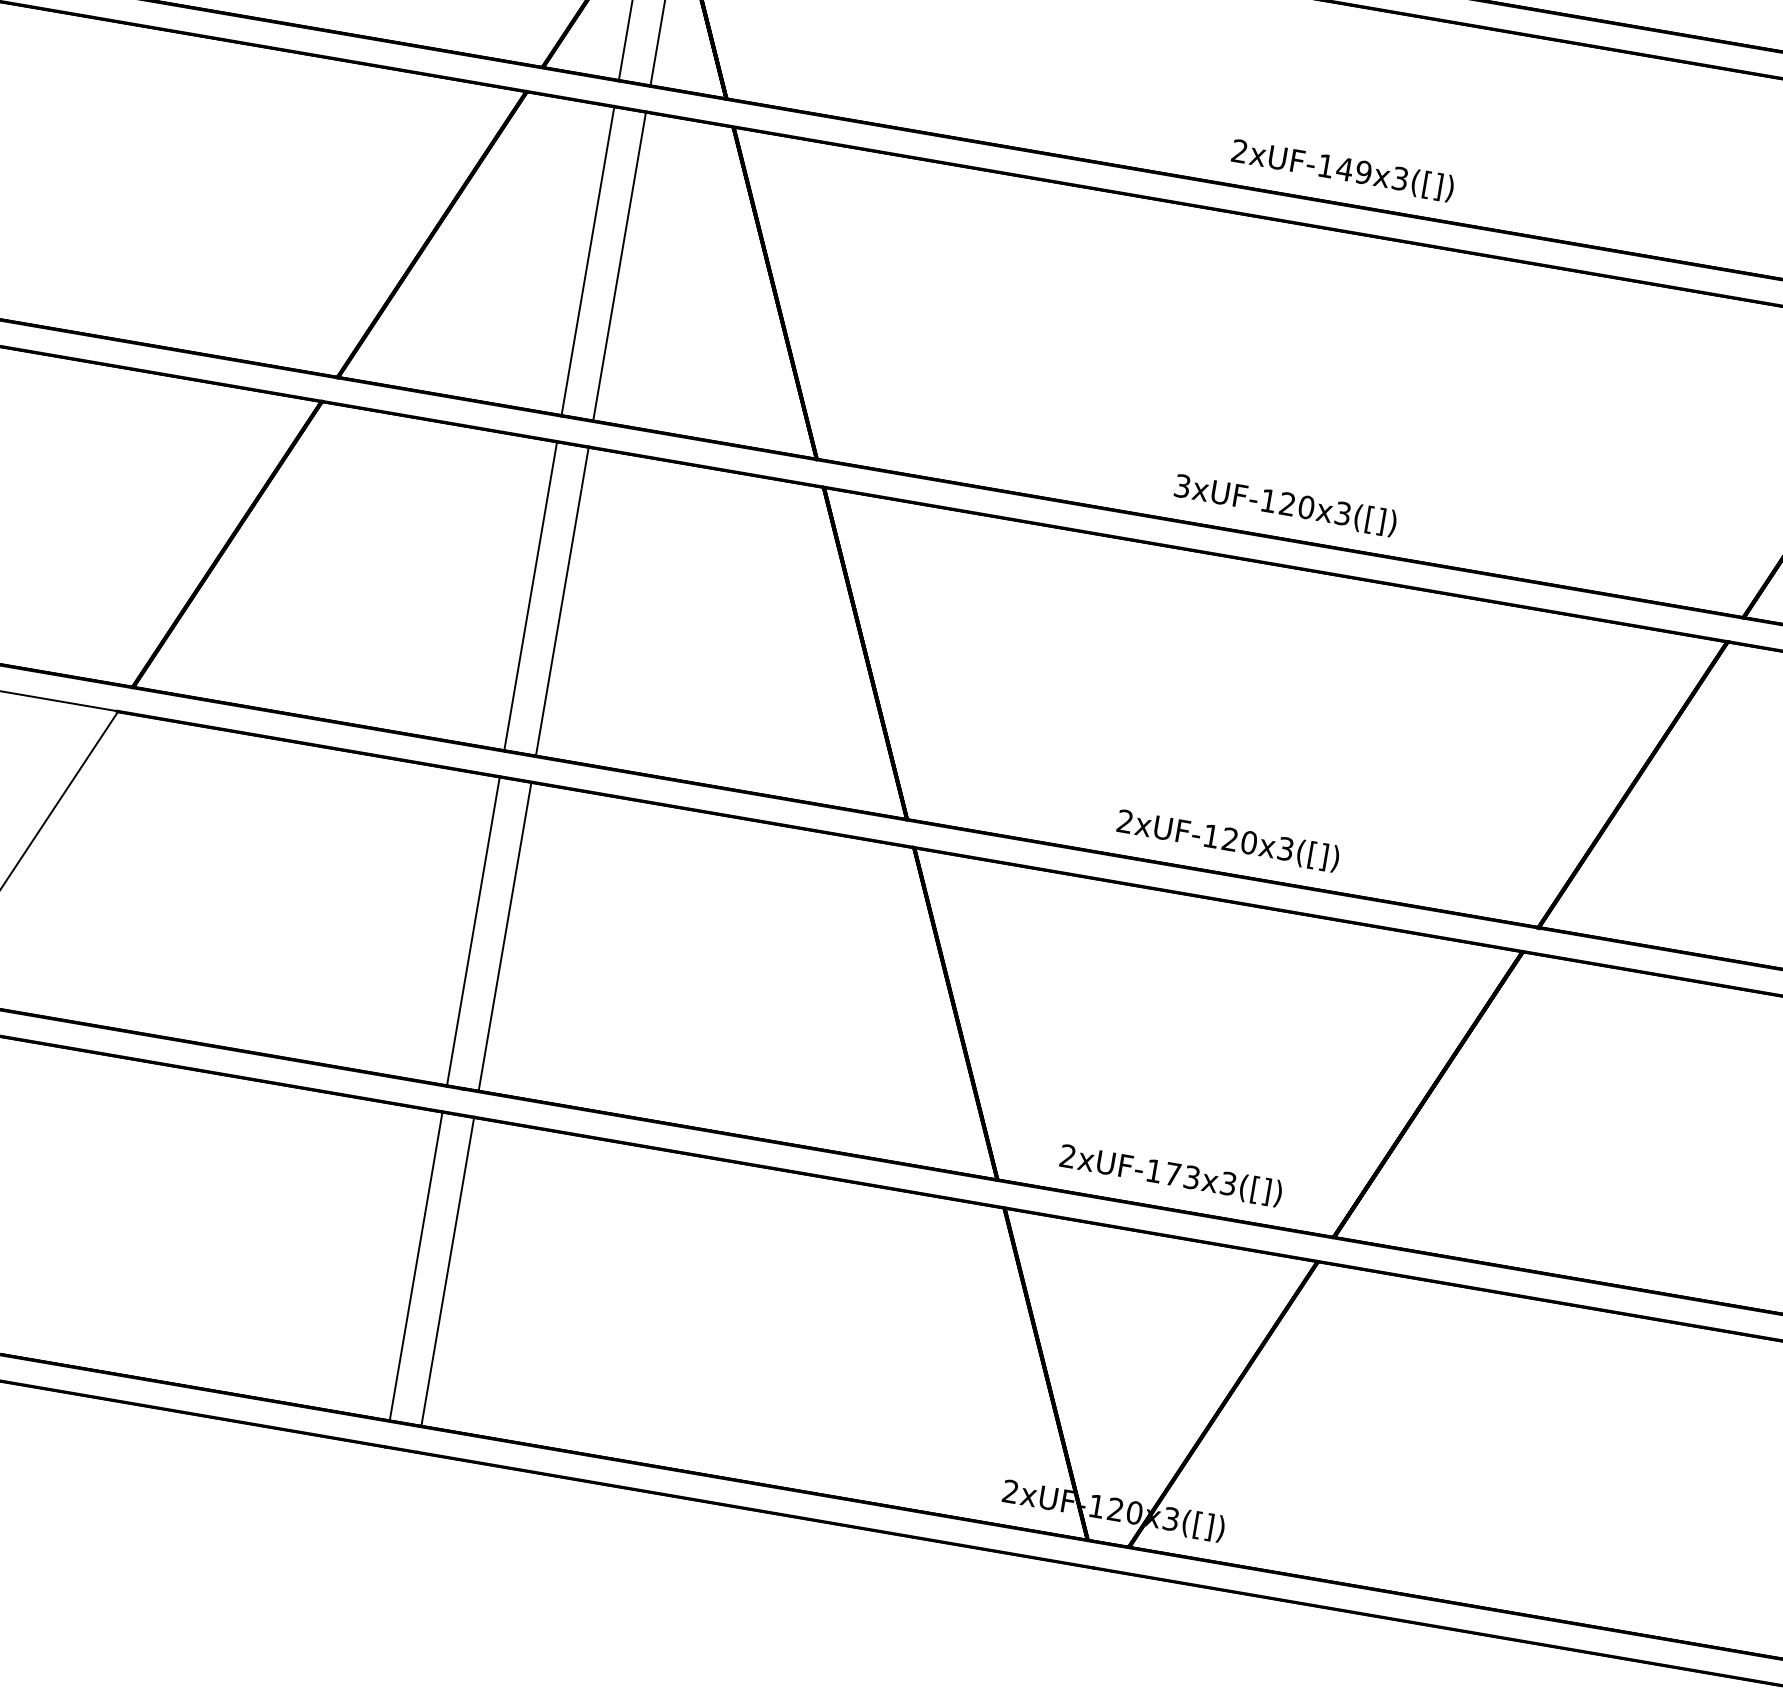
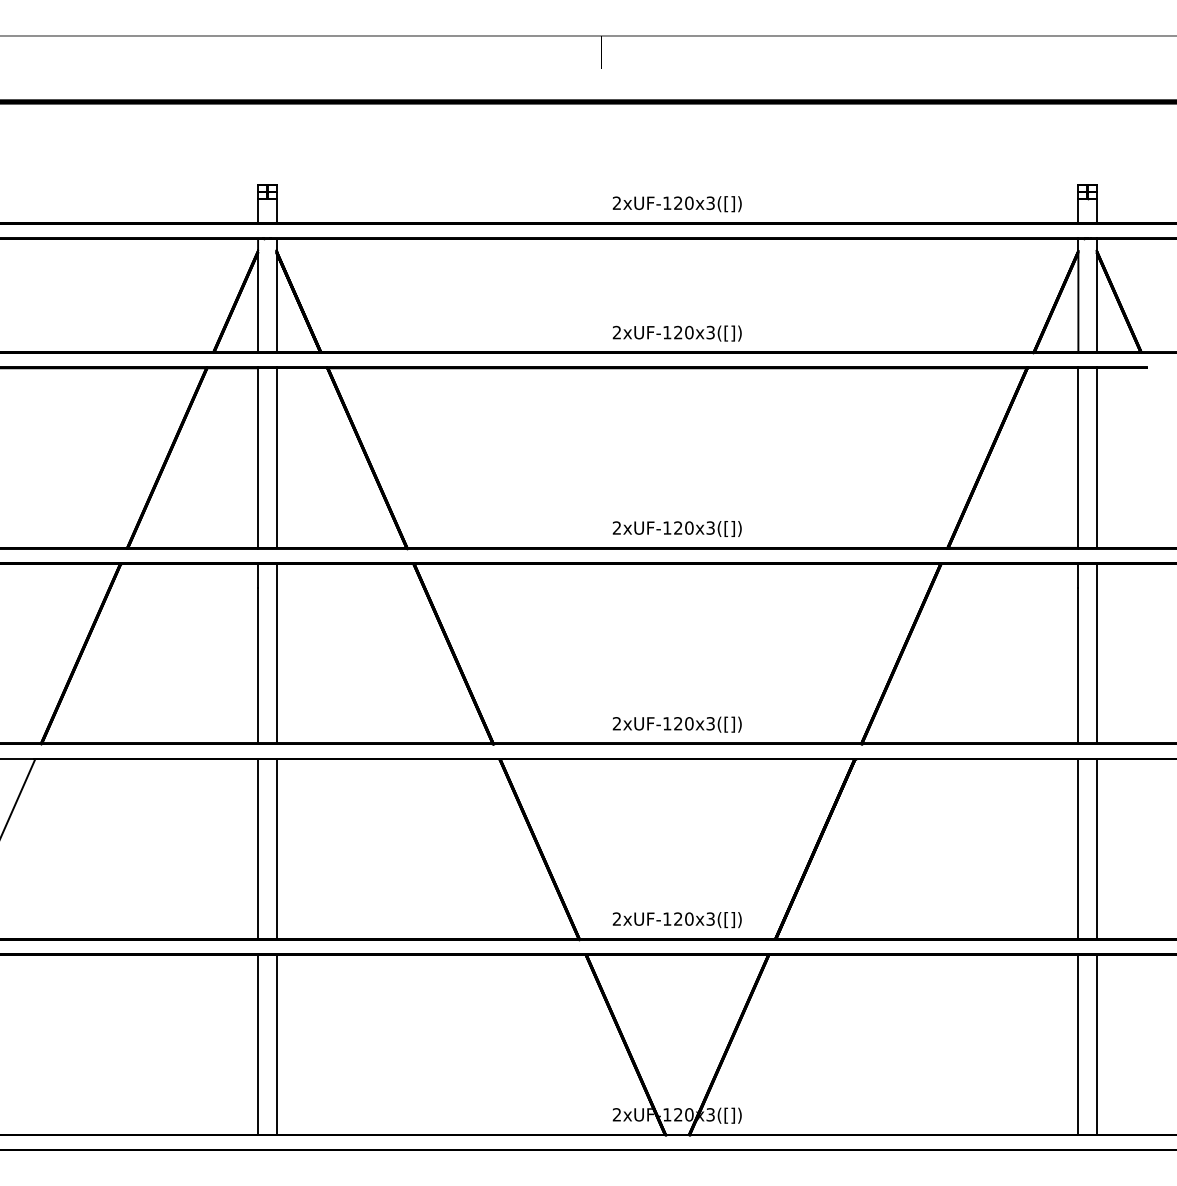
text: (1353, 170) -> (683, 332), 2xUF-149x3([]) -> 2xUF-120x3([])
text: (1183, 485) -> (617, 527), 3xUF-120x3([]) -> 2xUF-120x3([])
text: (1182, 1174) -> (683, 918), 2xUF-173x3([]) -> 2xUF-120x3([])

